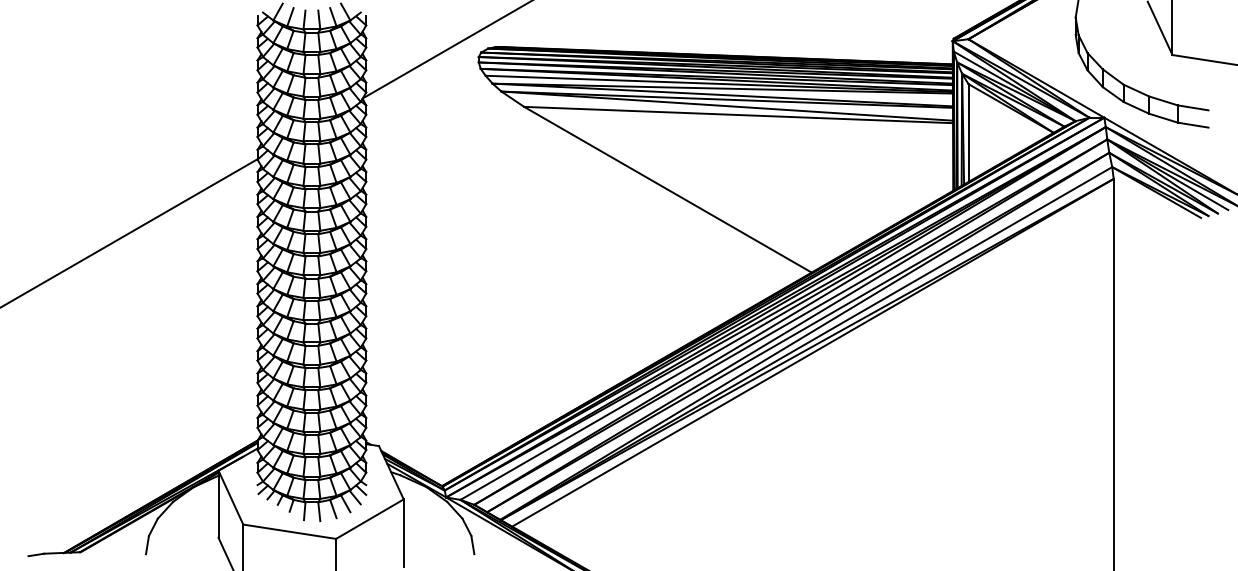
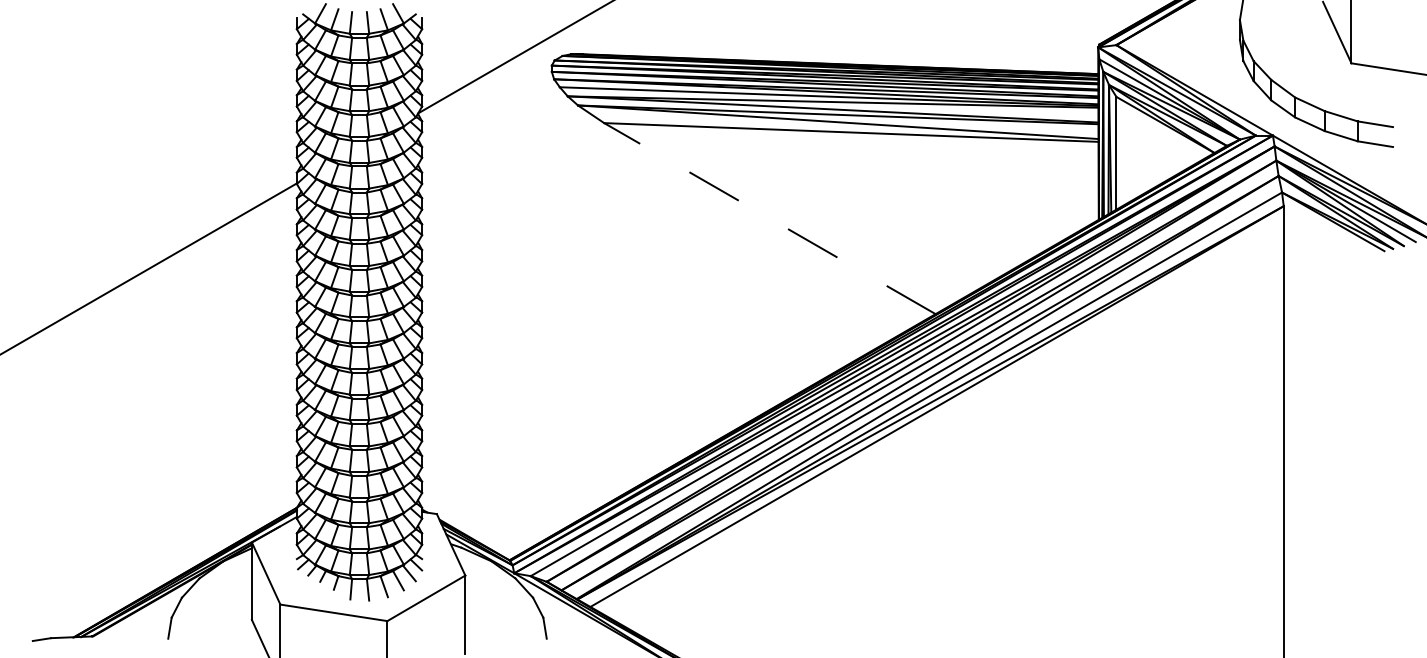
line: (667, 189) -> (769, 218), solid -> dashed

